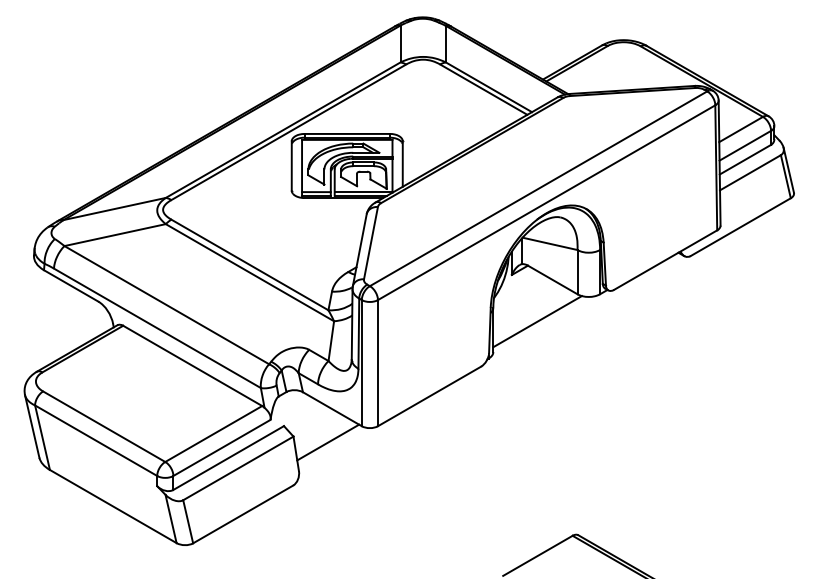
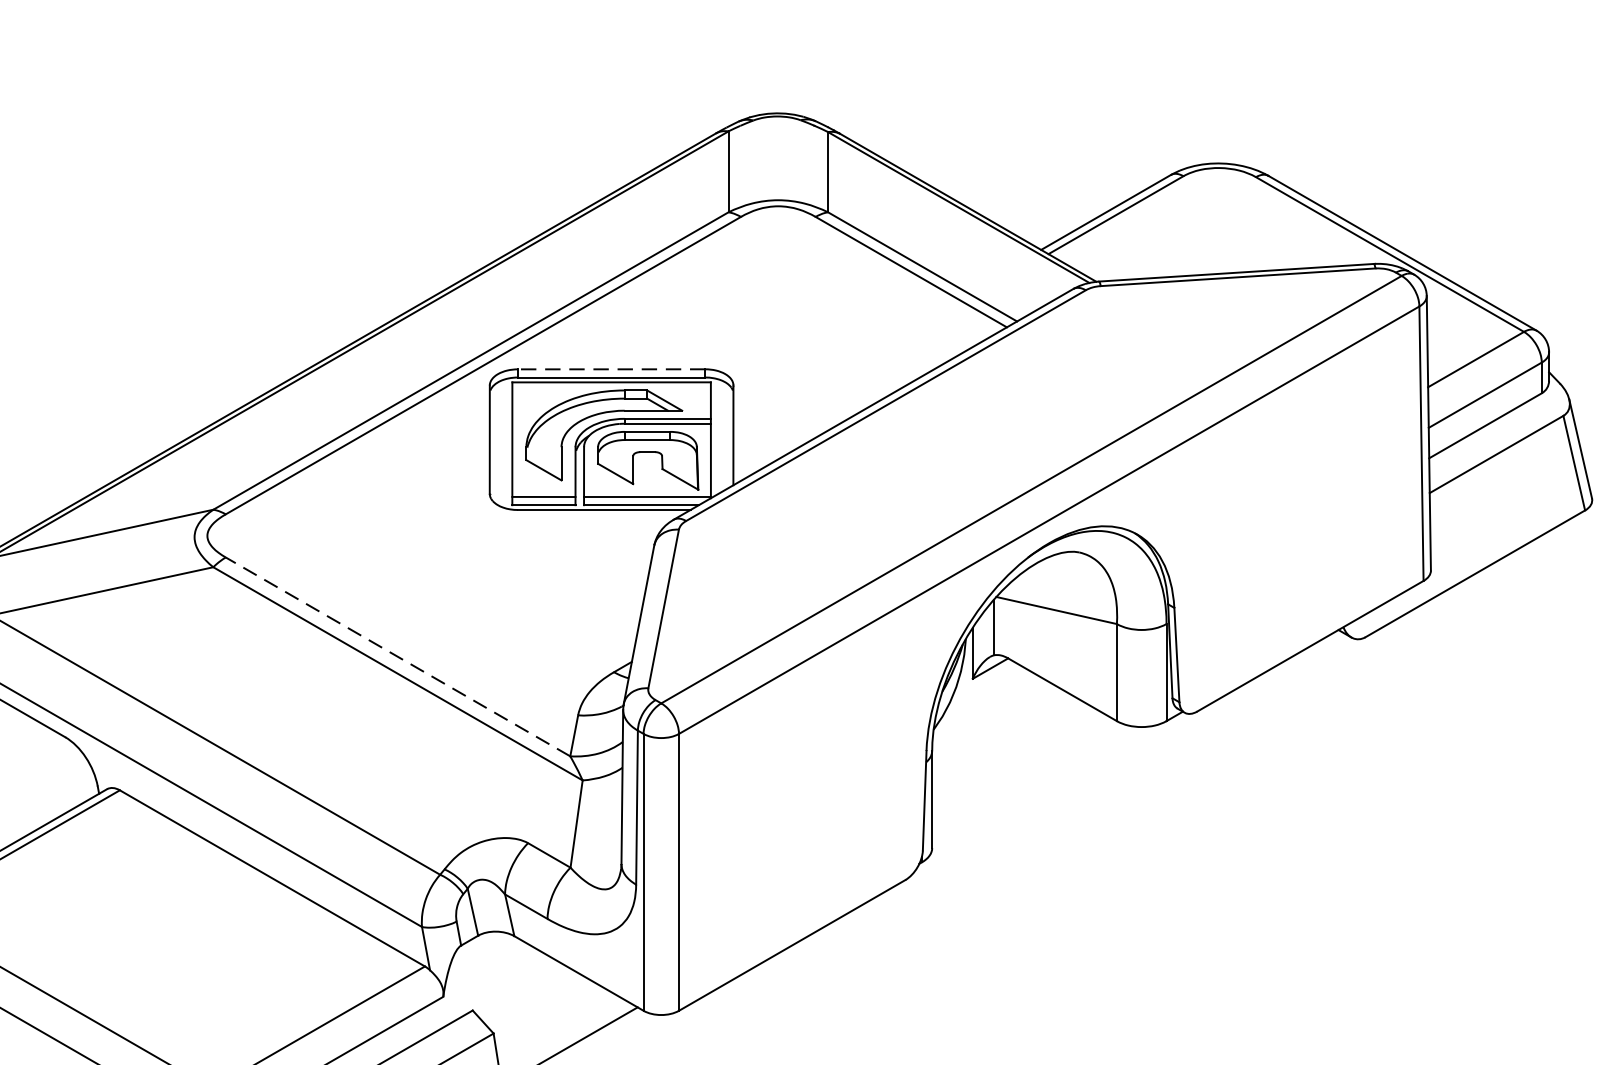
line: (347, 133) -> (612, 368), solid -> dashed
line: (249, 264) -> (397, 655), solid -> dashed
line: (537, 321) -> (1029, 780), removed

